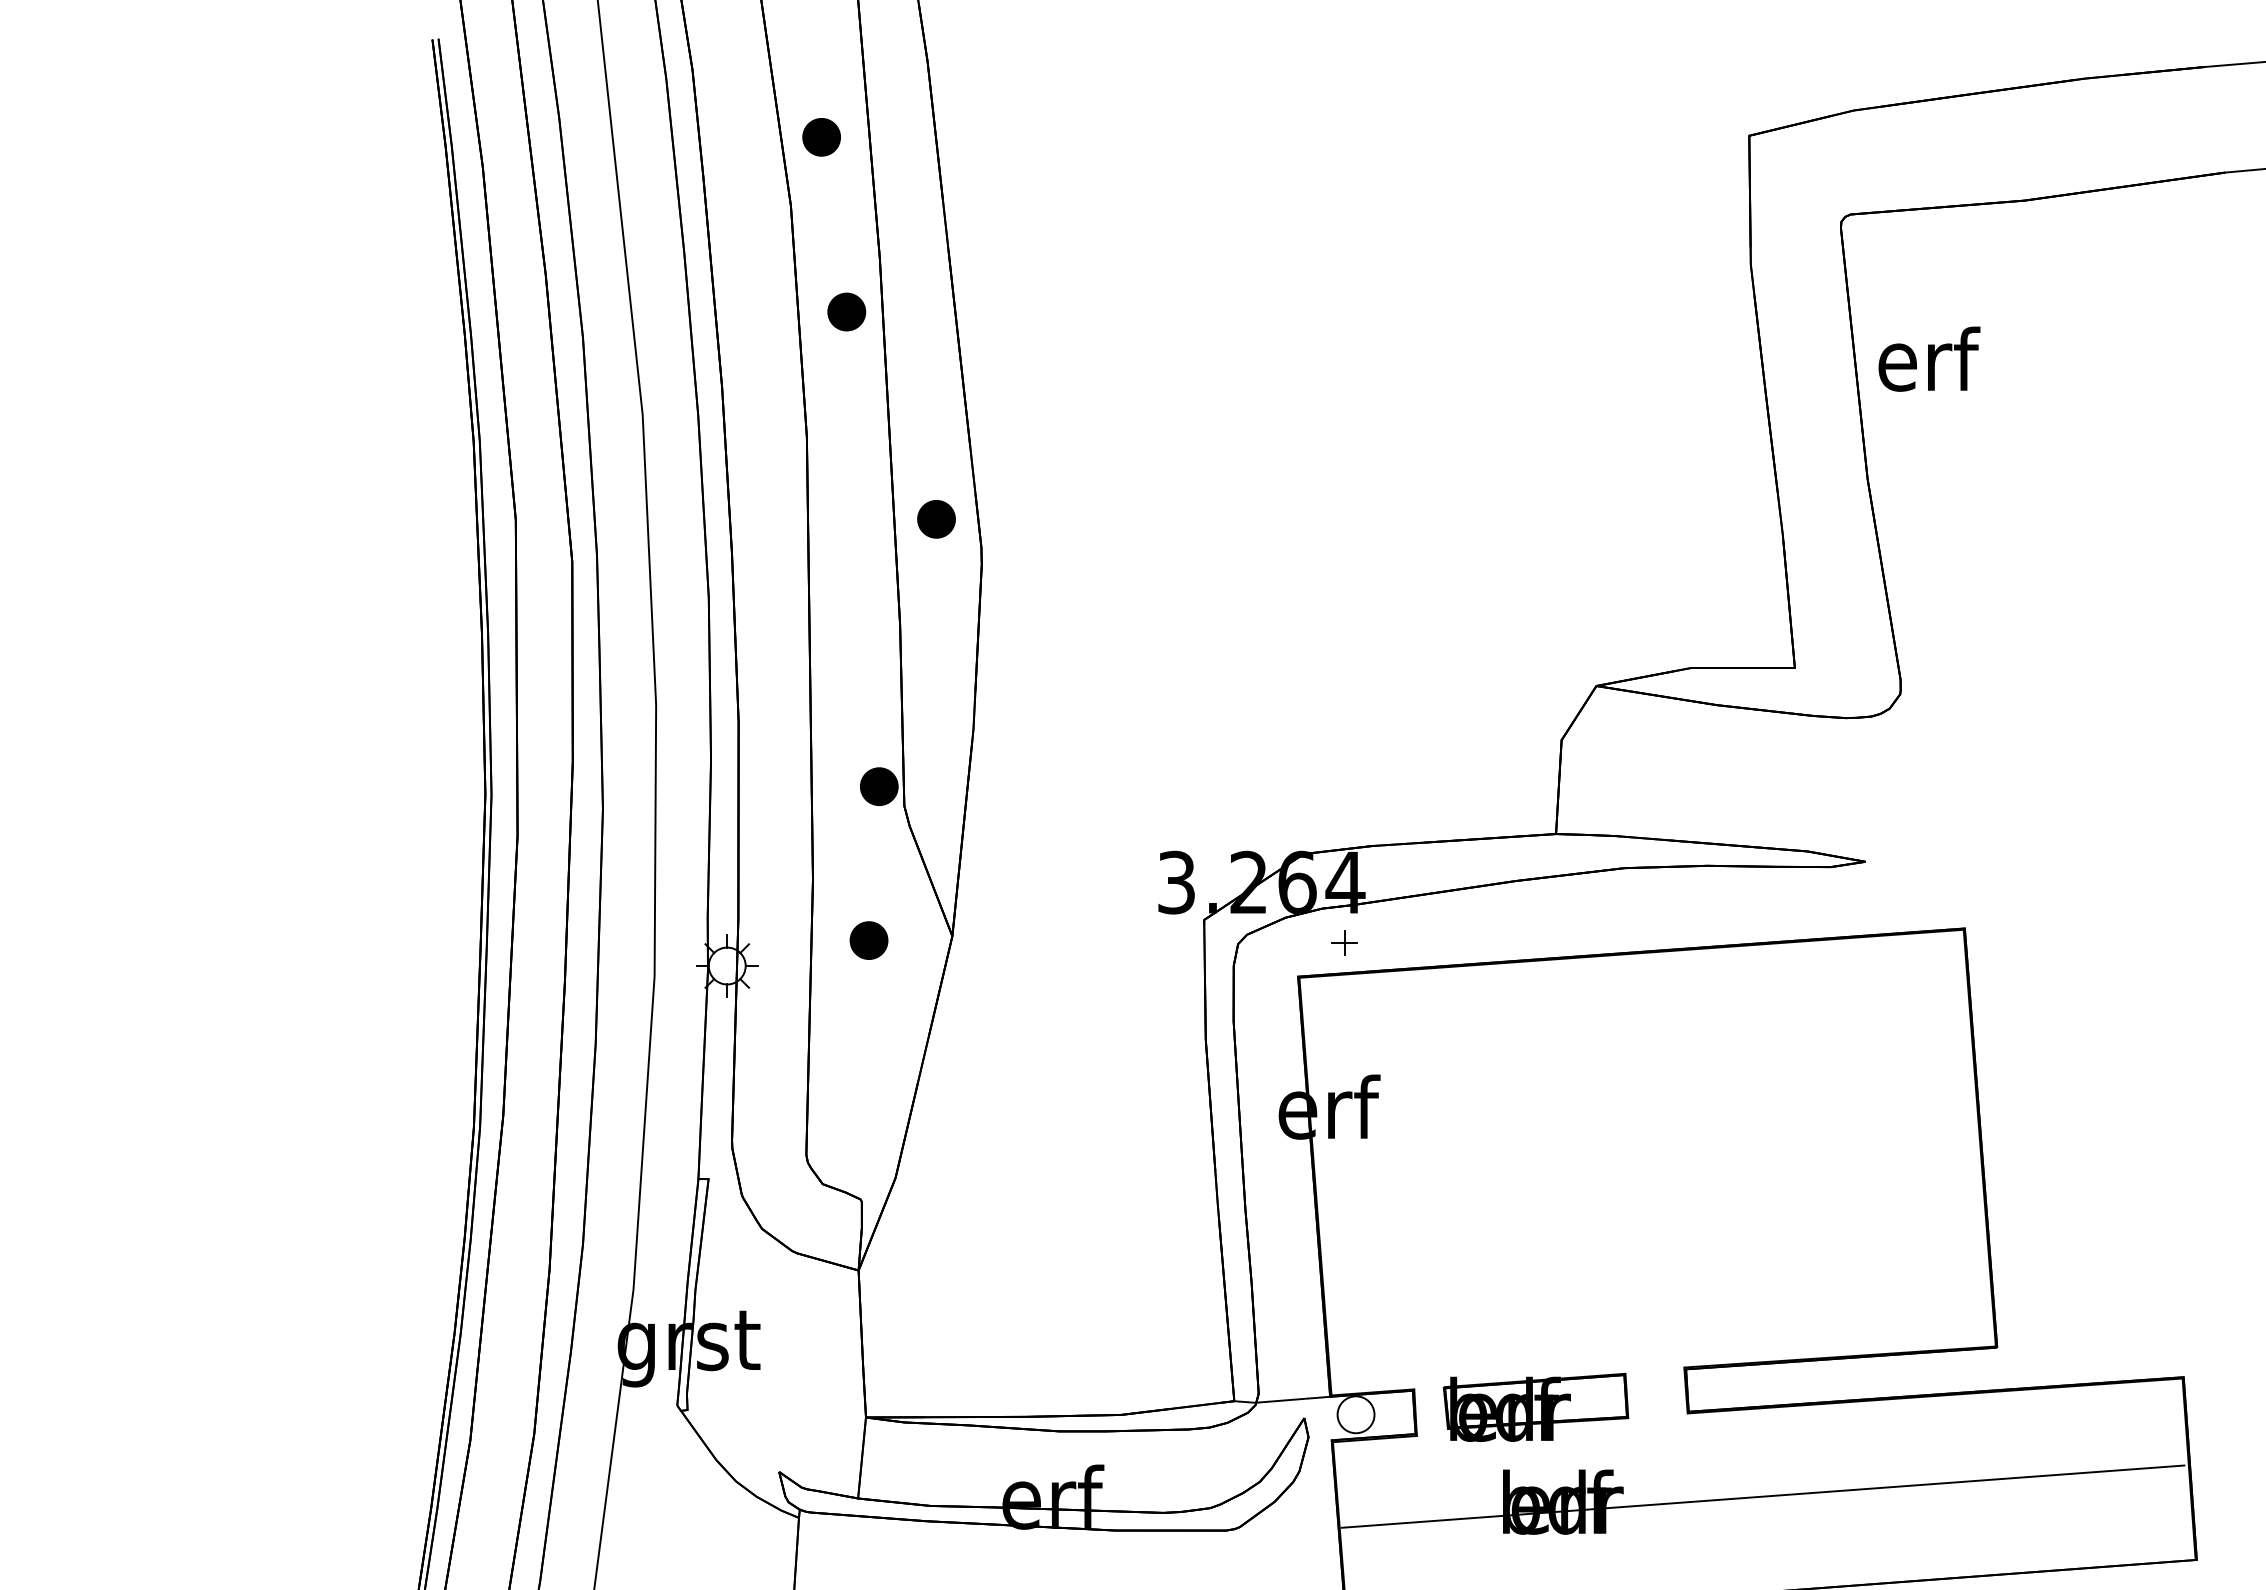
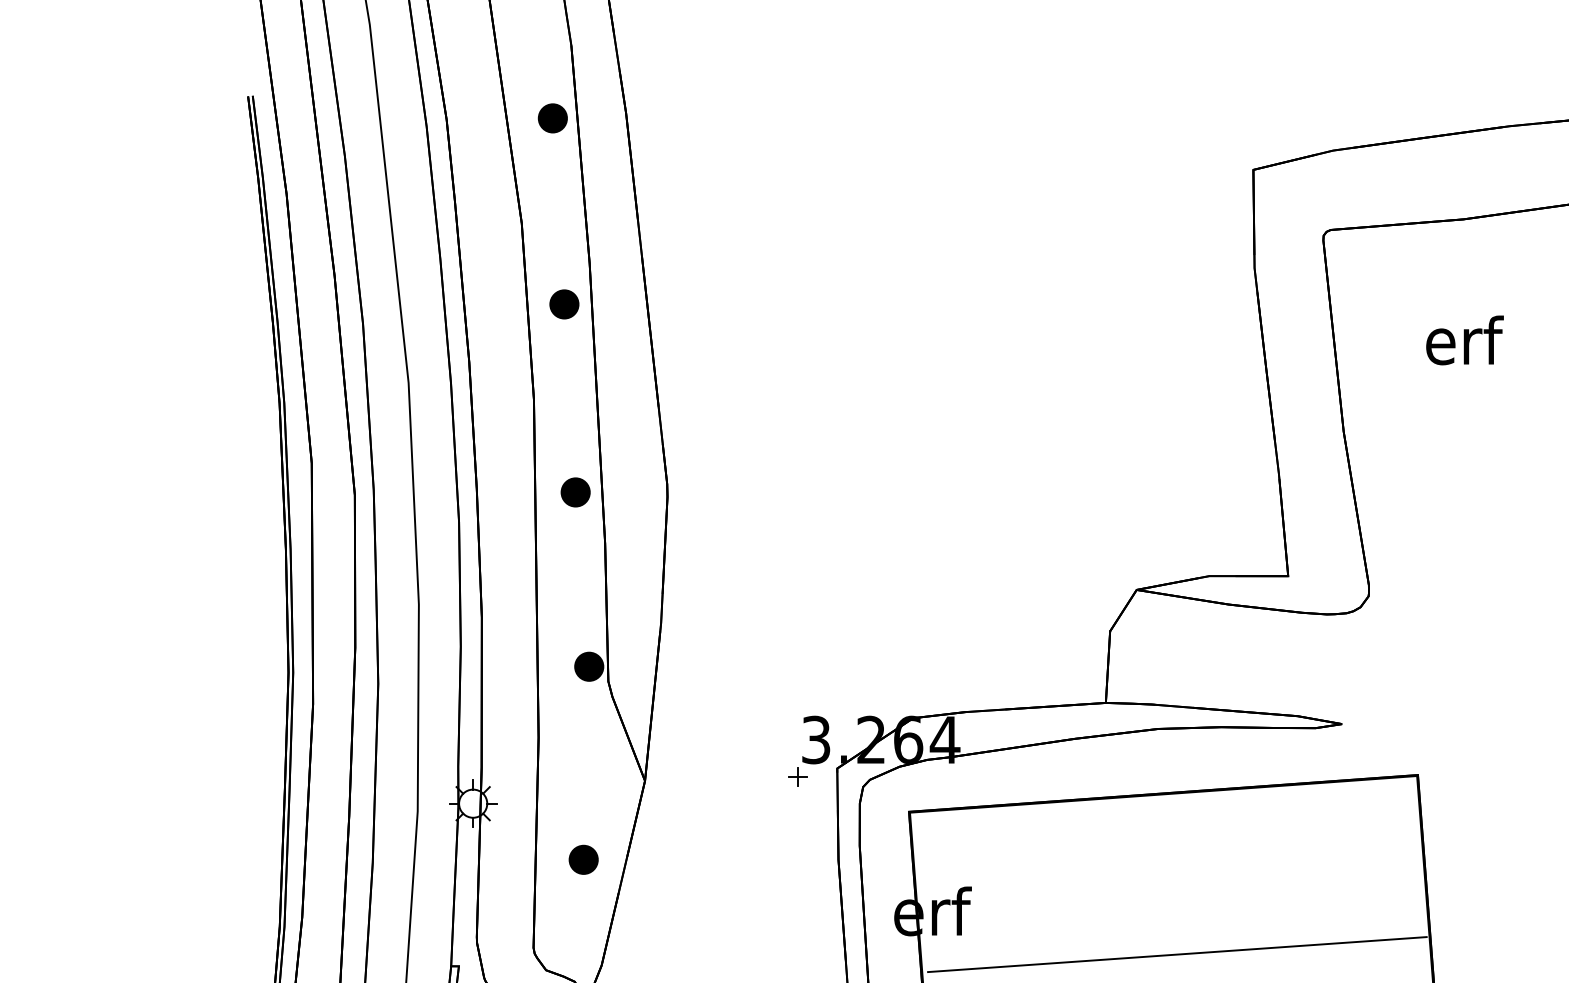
part: (821, 137) -> (552, 118), moved
text: (1929, 358) -> (1465, 339), moved
part: (936, 519) -> (575, 492), moved
part: (868, 940) -> (583, 859), moved
part: (1344, 942) -> (797, 776), moved
line: (1649, 1163) -> (1177, 954), added

